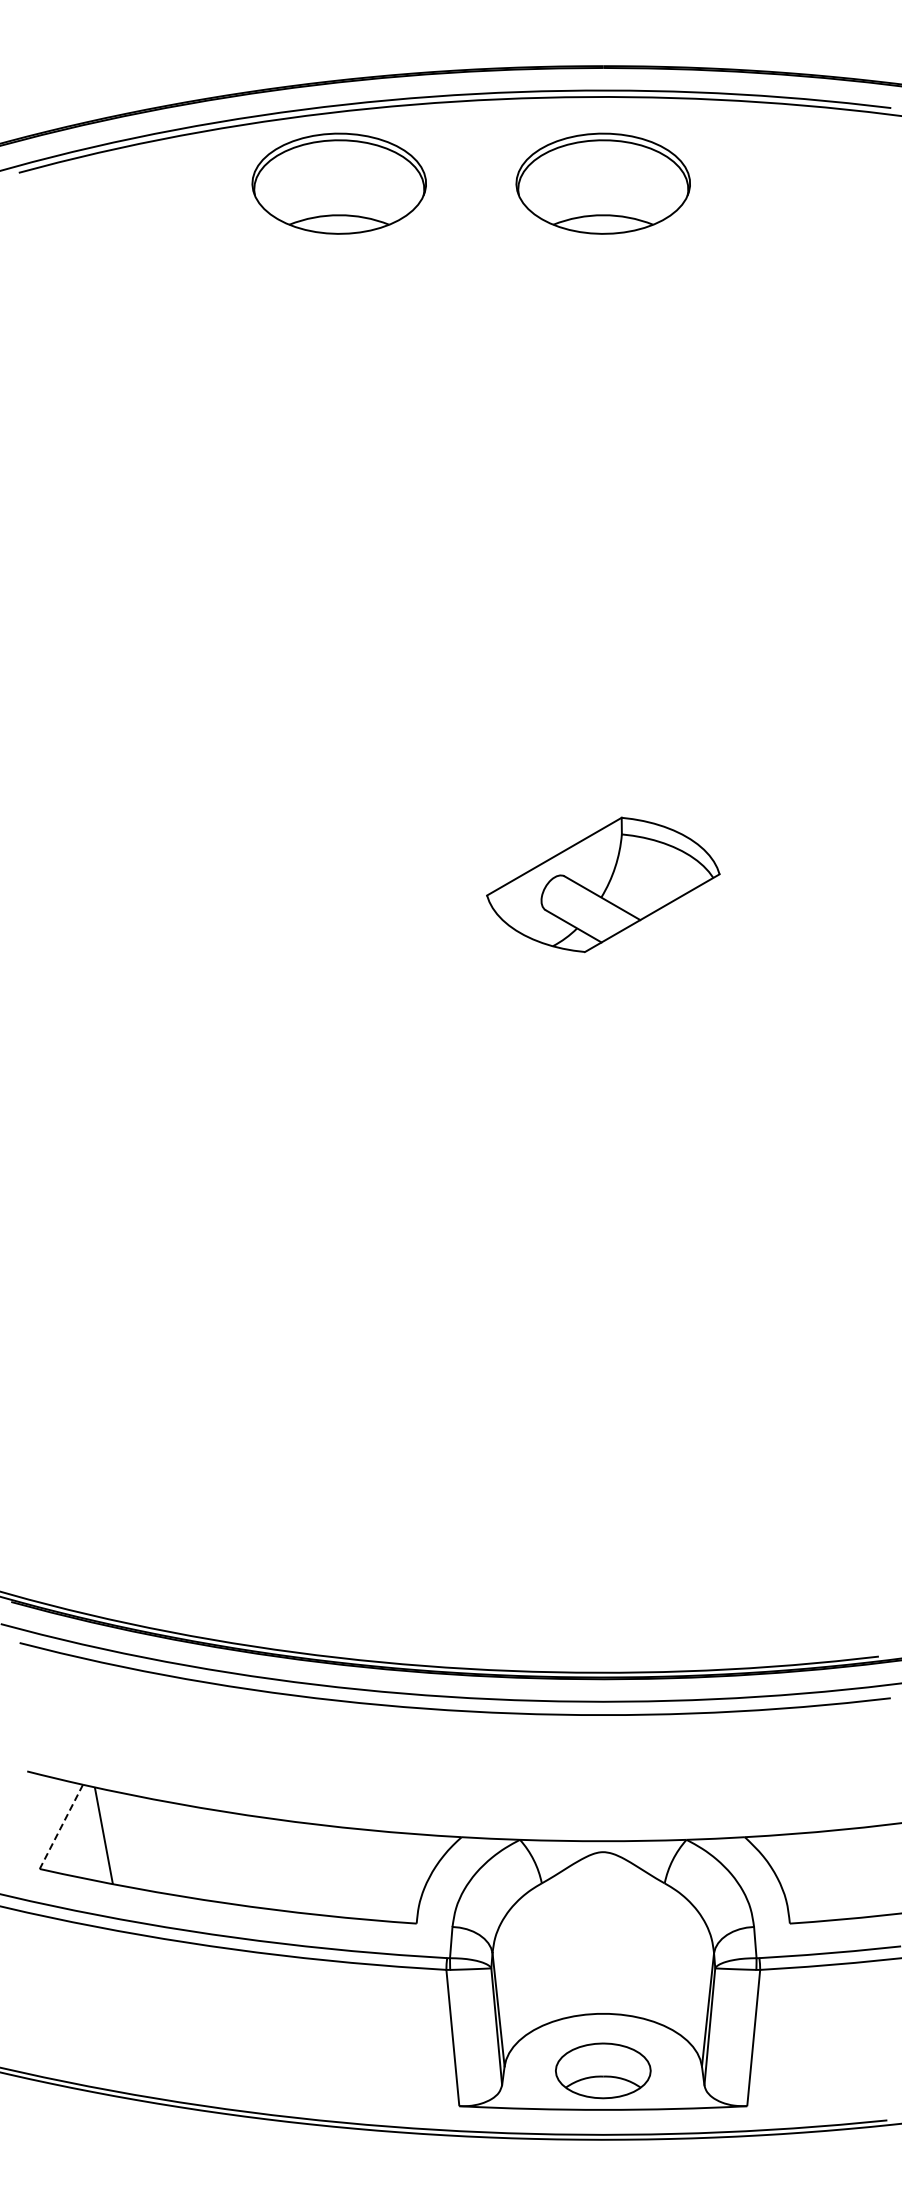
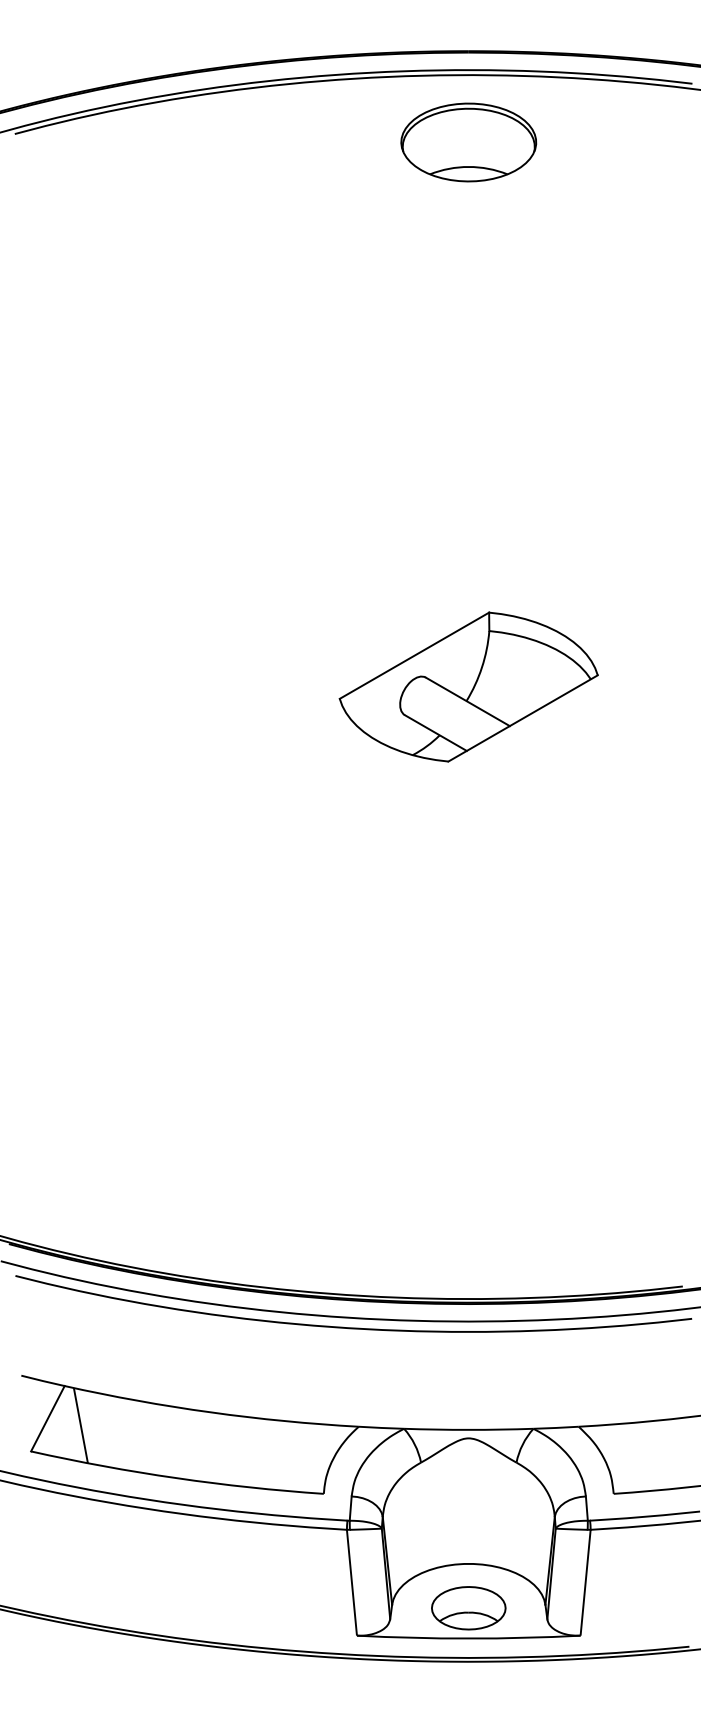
part: (338, 183) -> (263, 142), removed
part: (603, 884) -> (468, 686), size x1.43
line: (61, 1827) -> (47, 1419), dashed -> solid

